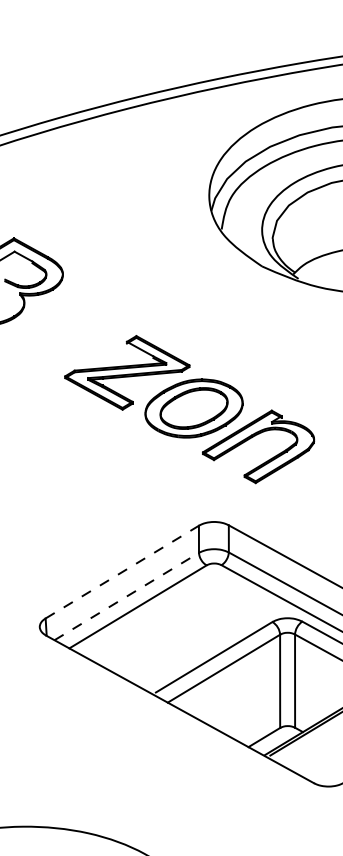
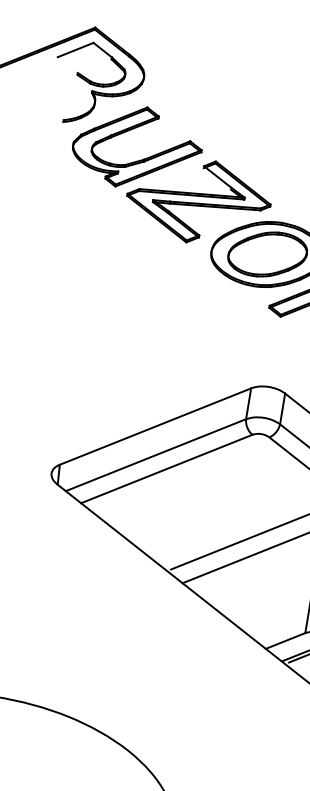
part: (70, 345) -> (139, 159), added
line: (122, 572) -> (155, 427), dashed -> solid
line: (127, 596) -> (156, 455), dashed -> solid

